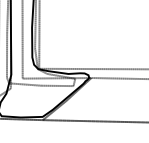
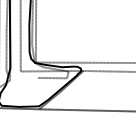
line: (24, 84) -> (22, 76), removed

